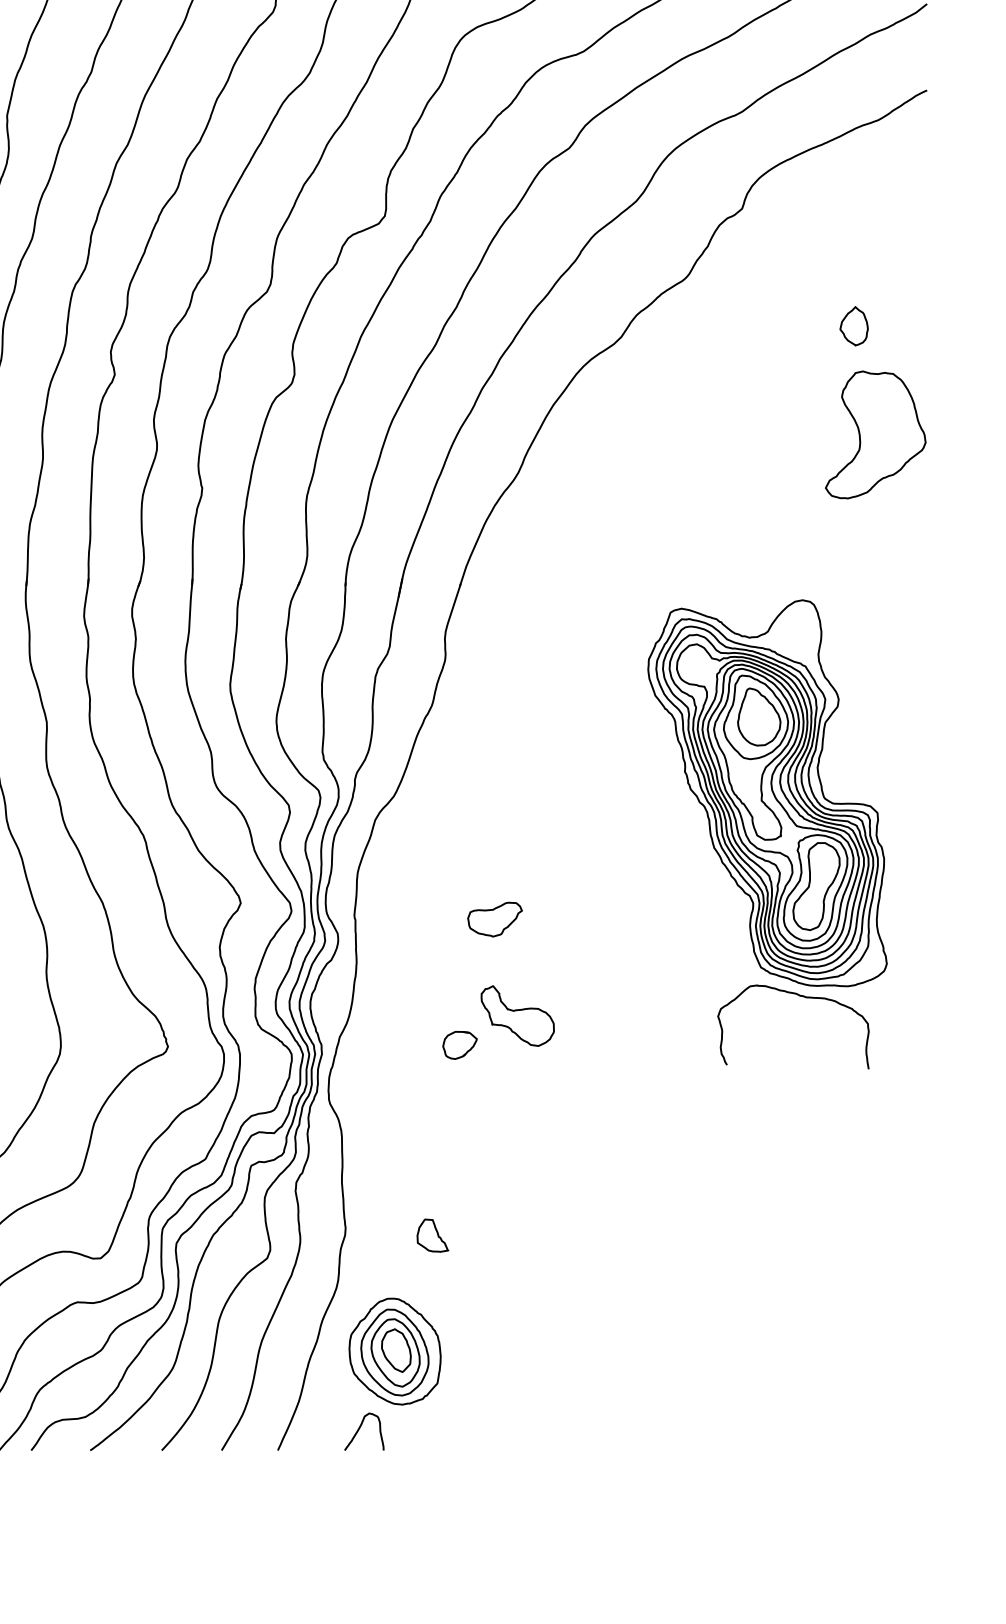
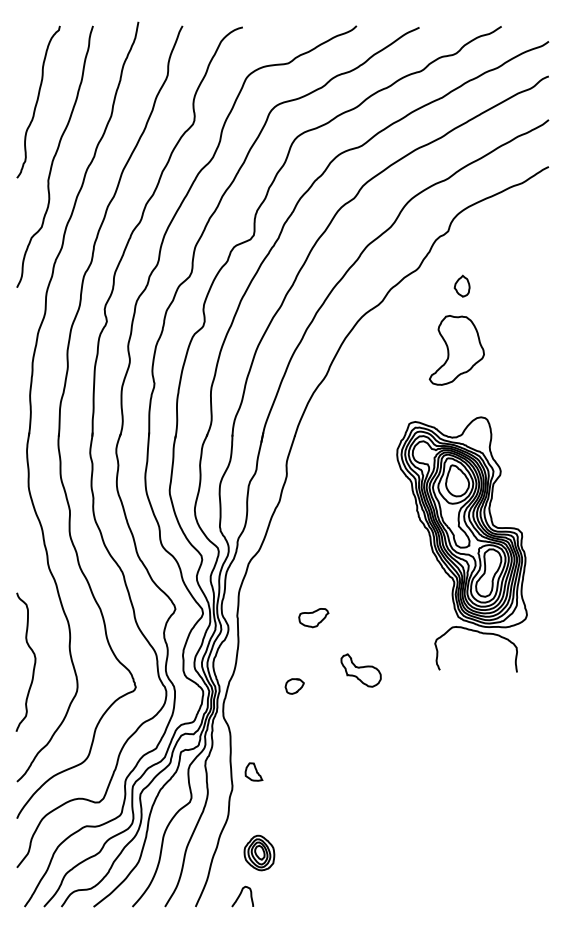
part: (852, 324) -> (461, 285), moved
part: (874, 435) -> (456, 350), moved
part: (766, 834) -> (461, 544), moved
part: (516, 1015) -> (360, 670), moved
part: (432, 1234) -> (253, 771), moved
part: (395, 1350) -> (259, 852), size x0.6

